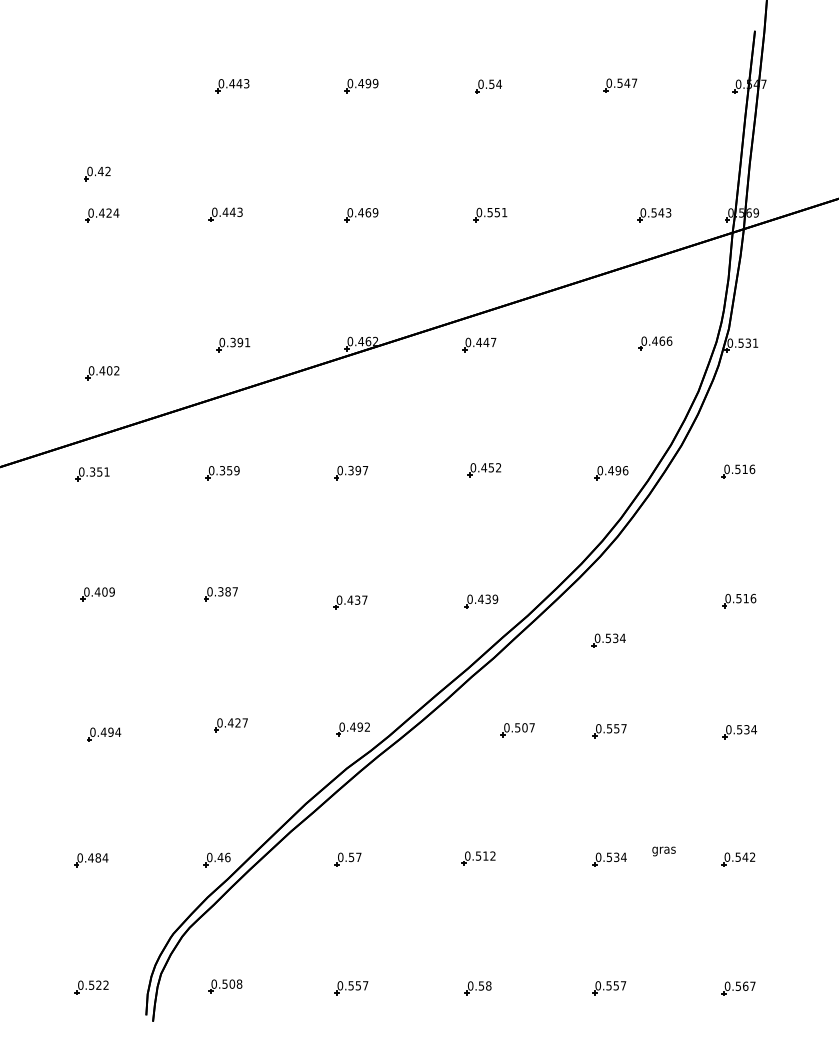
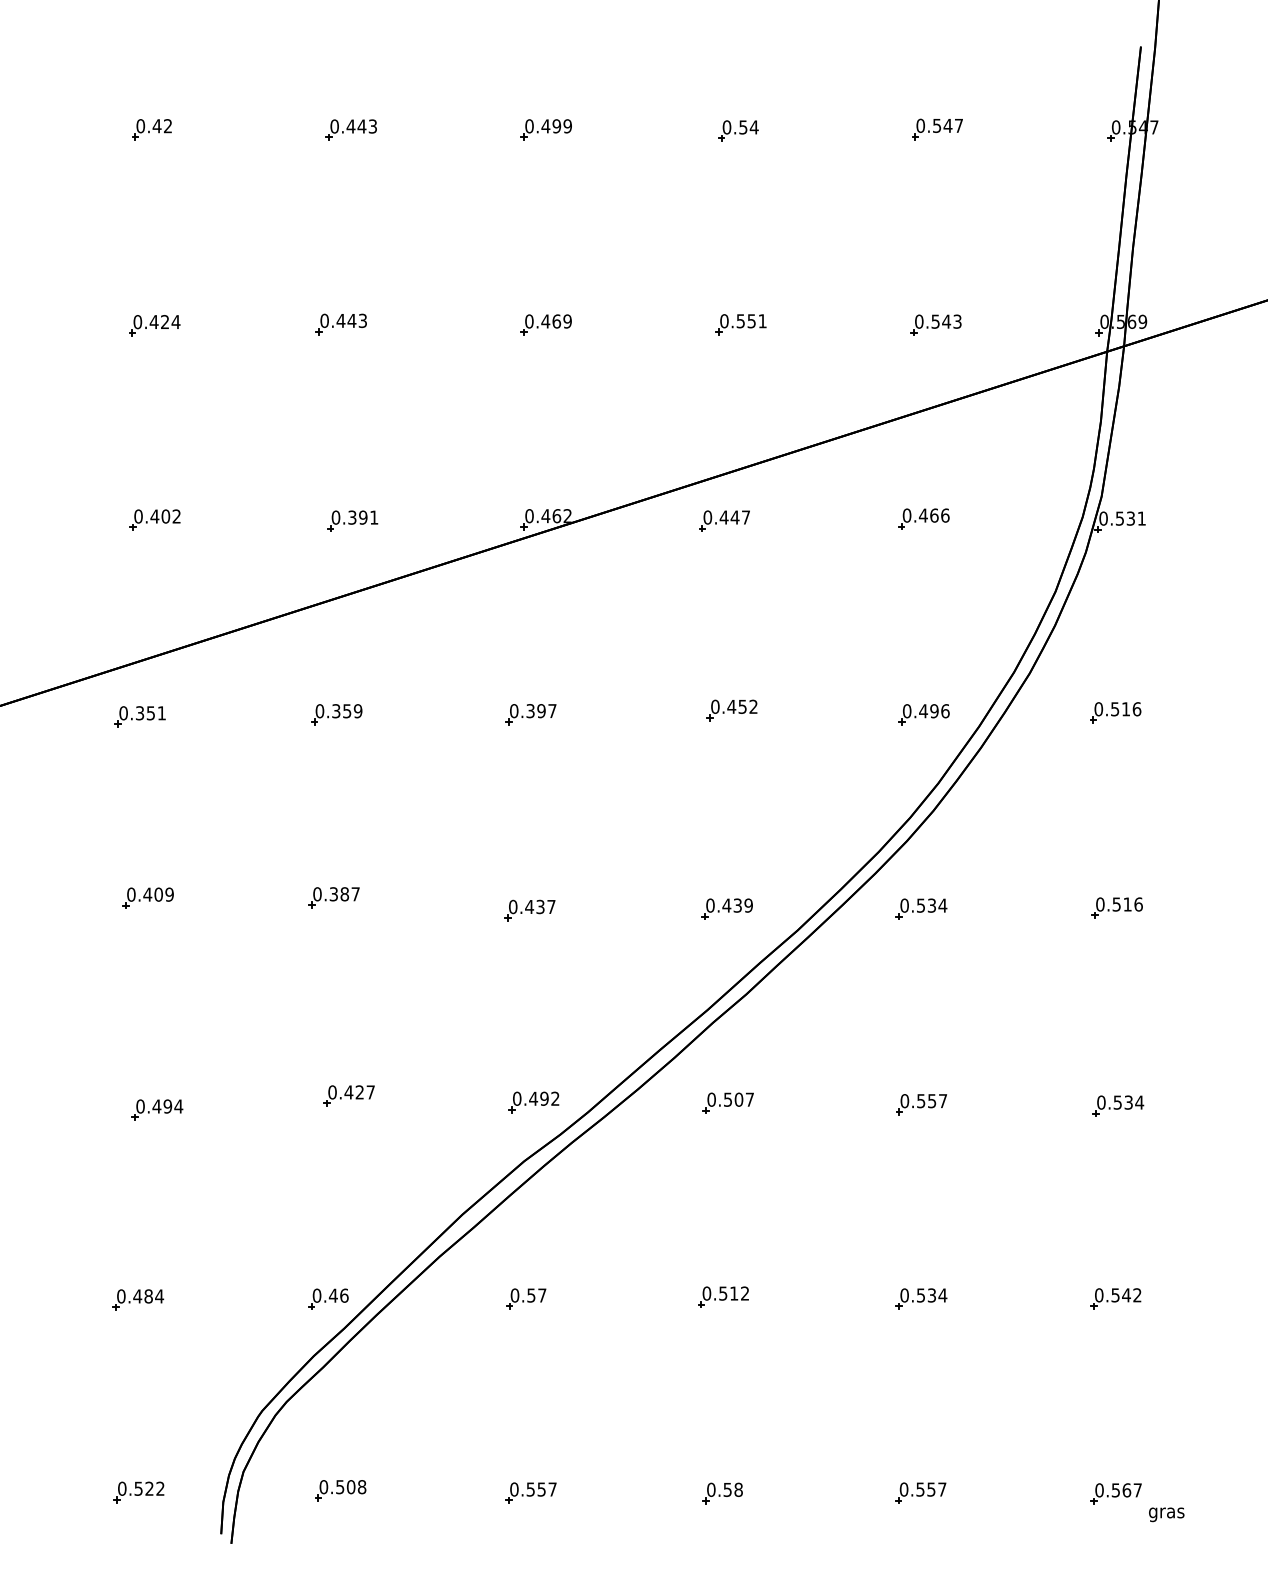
part: (97, 173) -> (151, 129), moved
part: (654, 215) -> (936, 325), moved
part: (655, 343) -> (924, 519), moved
part: (102, 373) -> (155, 520), moved
part: (608, 640) -> (921, 908), moved
part: (517, 730) -> (727, 1103), moved
text: (663, 851) -> (1165, 1514), moved

